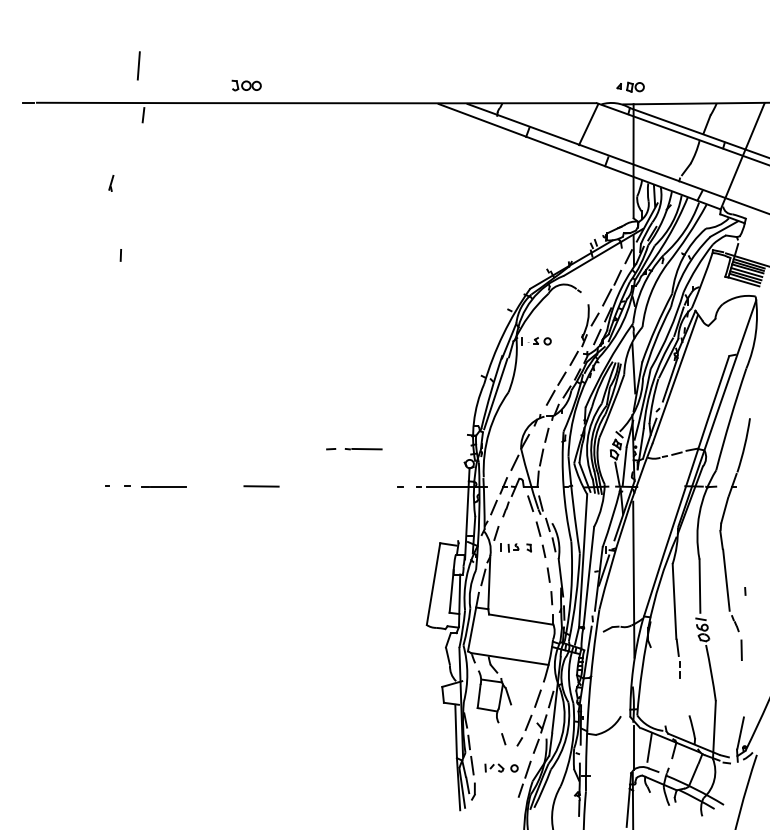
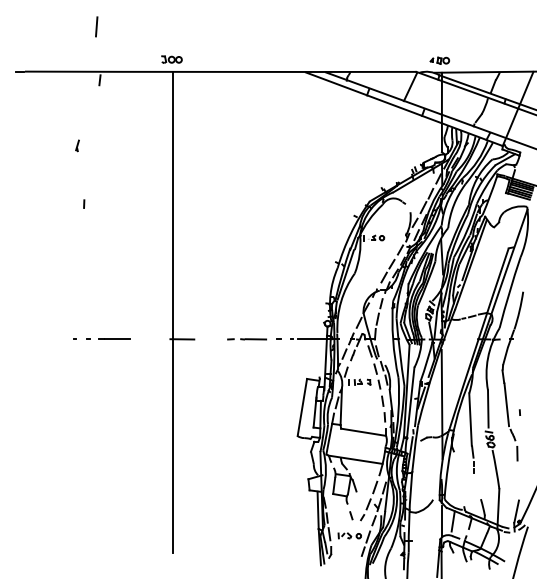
line: (138, 65) -> (96, 26), moved
part: (111, 182) -> (77, 145), moved
line: (121, 254) -> (84, 203), moved
line: (247, 446) -> (172, 311), added
line: (353, 449) -> (246, 339), moved

